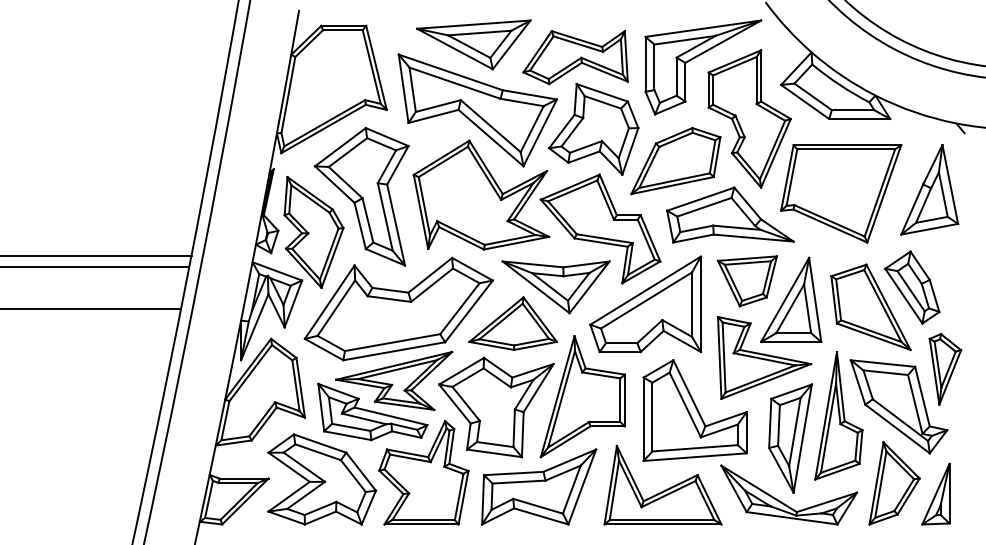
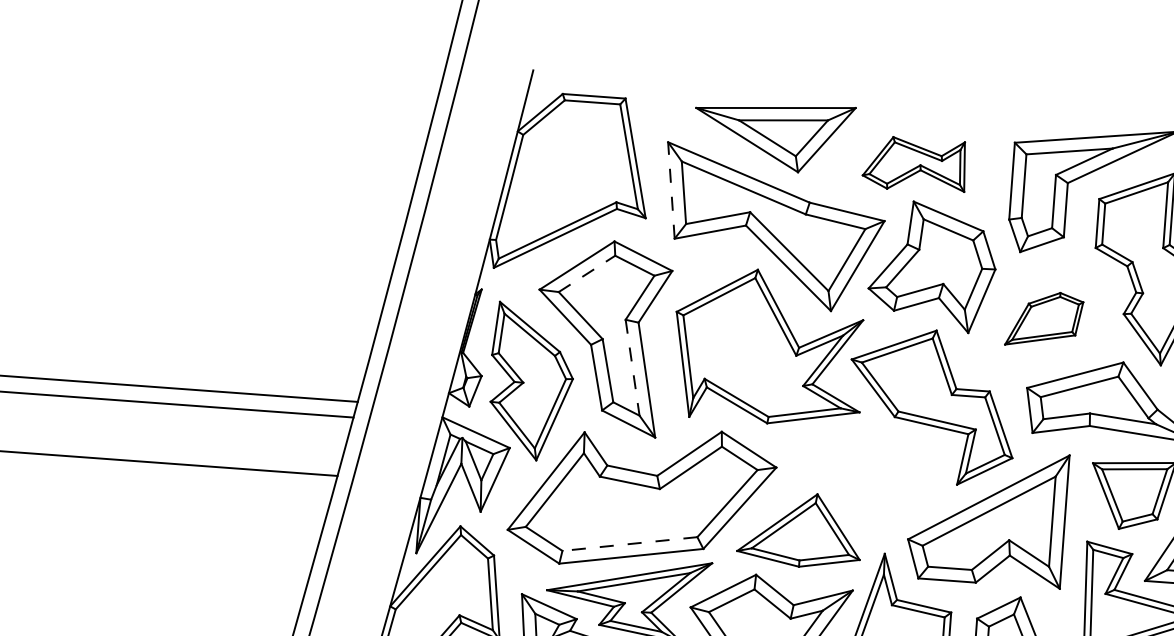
part: (575, 57) -> (914, 164), size x0.7
line: (403, 88) -> (671, 190), solid -> dashed
line: (347, 152) -> (586, 273), solid -> dashed
part: (675, 161) -> (1043, 319), size x0.6
line: (385, 216) -> (632, 367), solid -> dashed
part: (555, 287) -> (863, 483), removed
line: (392, 342) -> (629, 543), solid -> dashed

